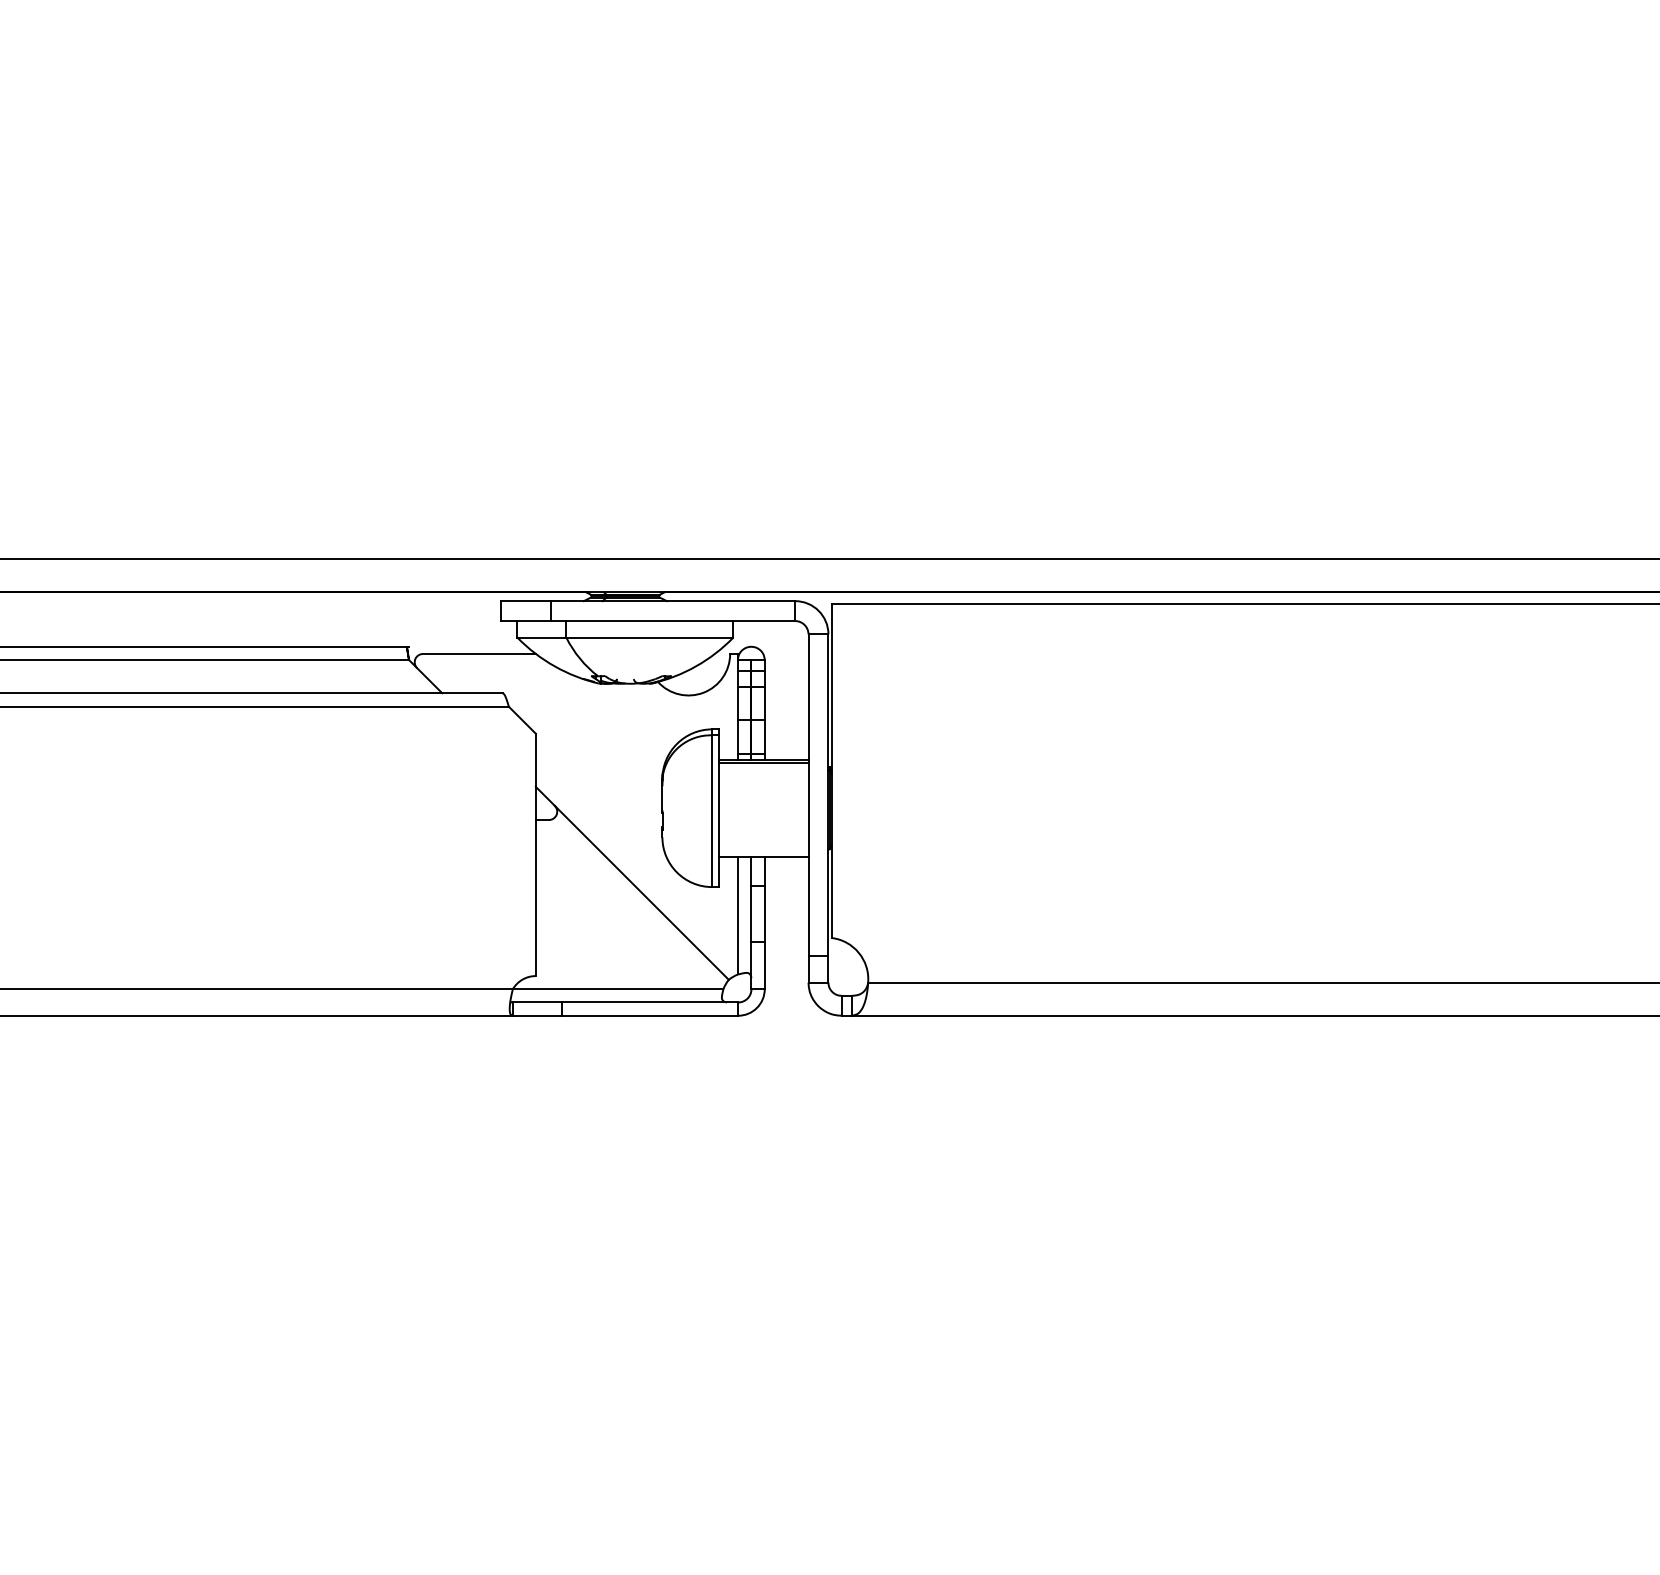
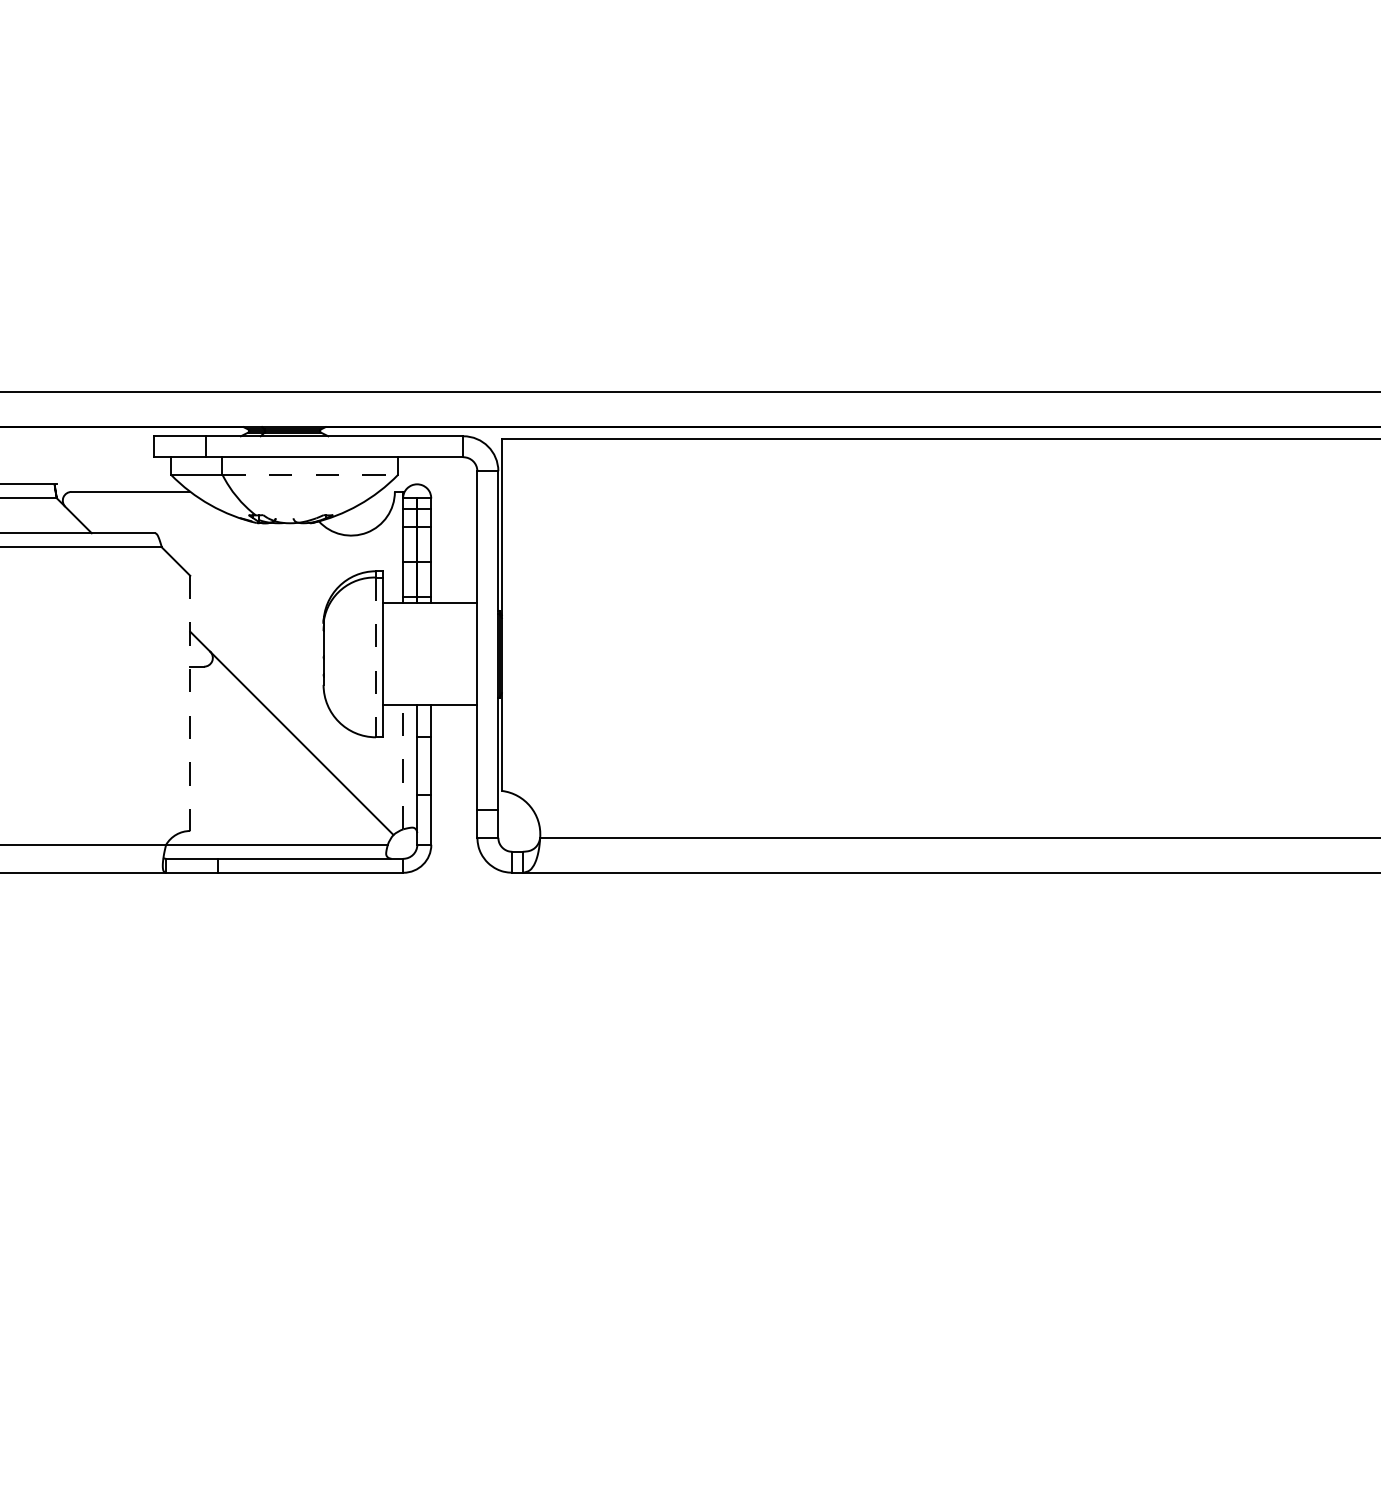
line: (650, 637) -> (311, 474), solid -> dashed
line: (763, 763) -> (429, 607), removed
line: (712, 811) -> (376, 657), solid -> dashed
line: (535, 855) -> (189, 704), solid -> dashed
line: (738, 915) -> (403, 767), solid -> dashed

